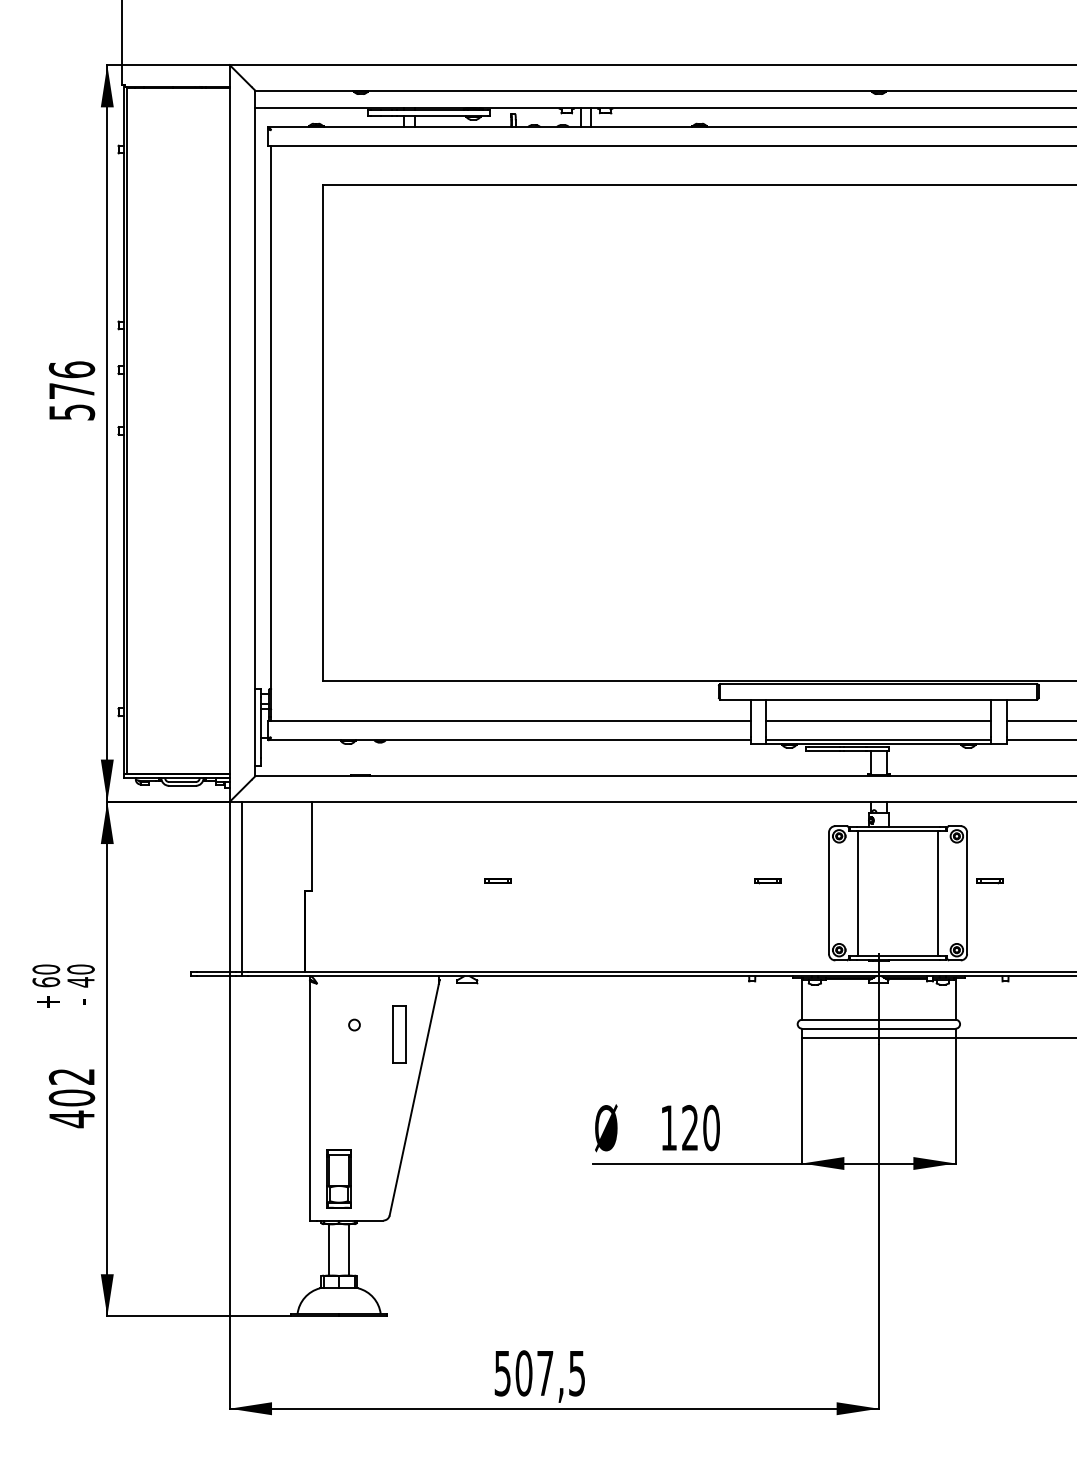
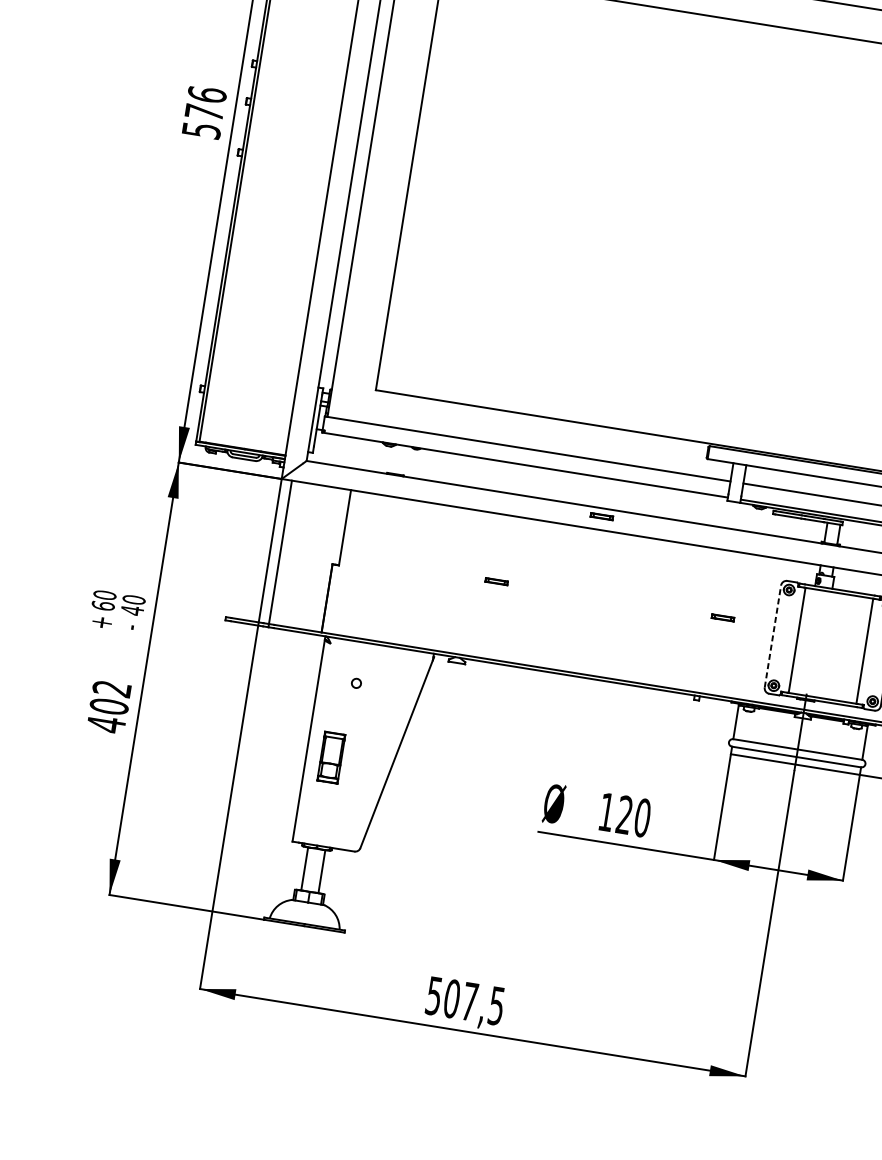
part: (607, 785) -> (601, 516), added
line: (829, 893) -> (773, 636), solid -> dashed
part: (399, 1034) -> (393, 697), removed
part: (338, 1178) -> (330, 757), moved

